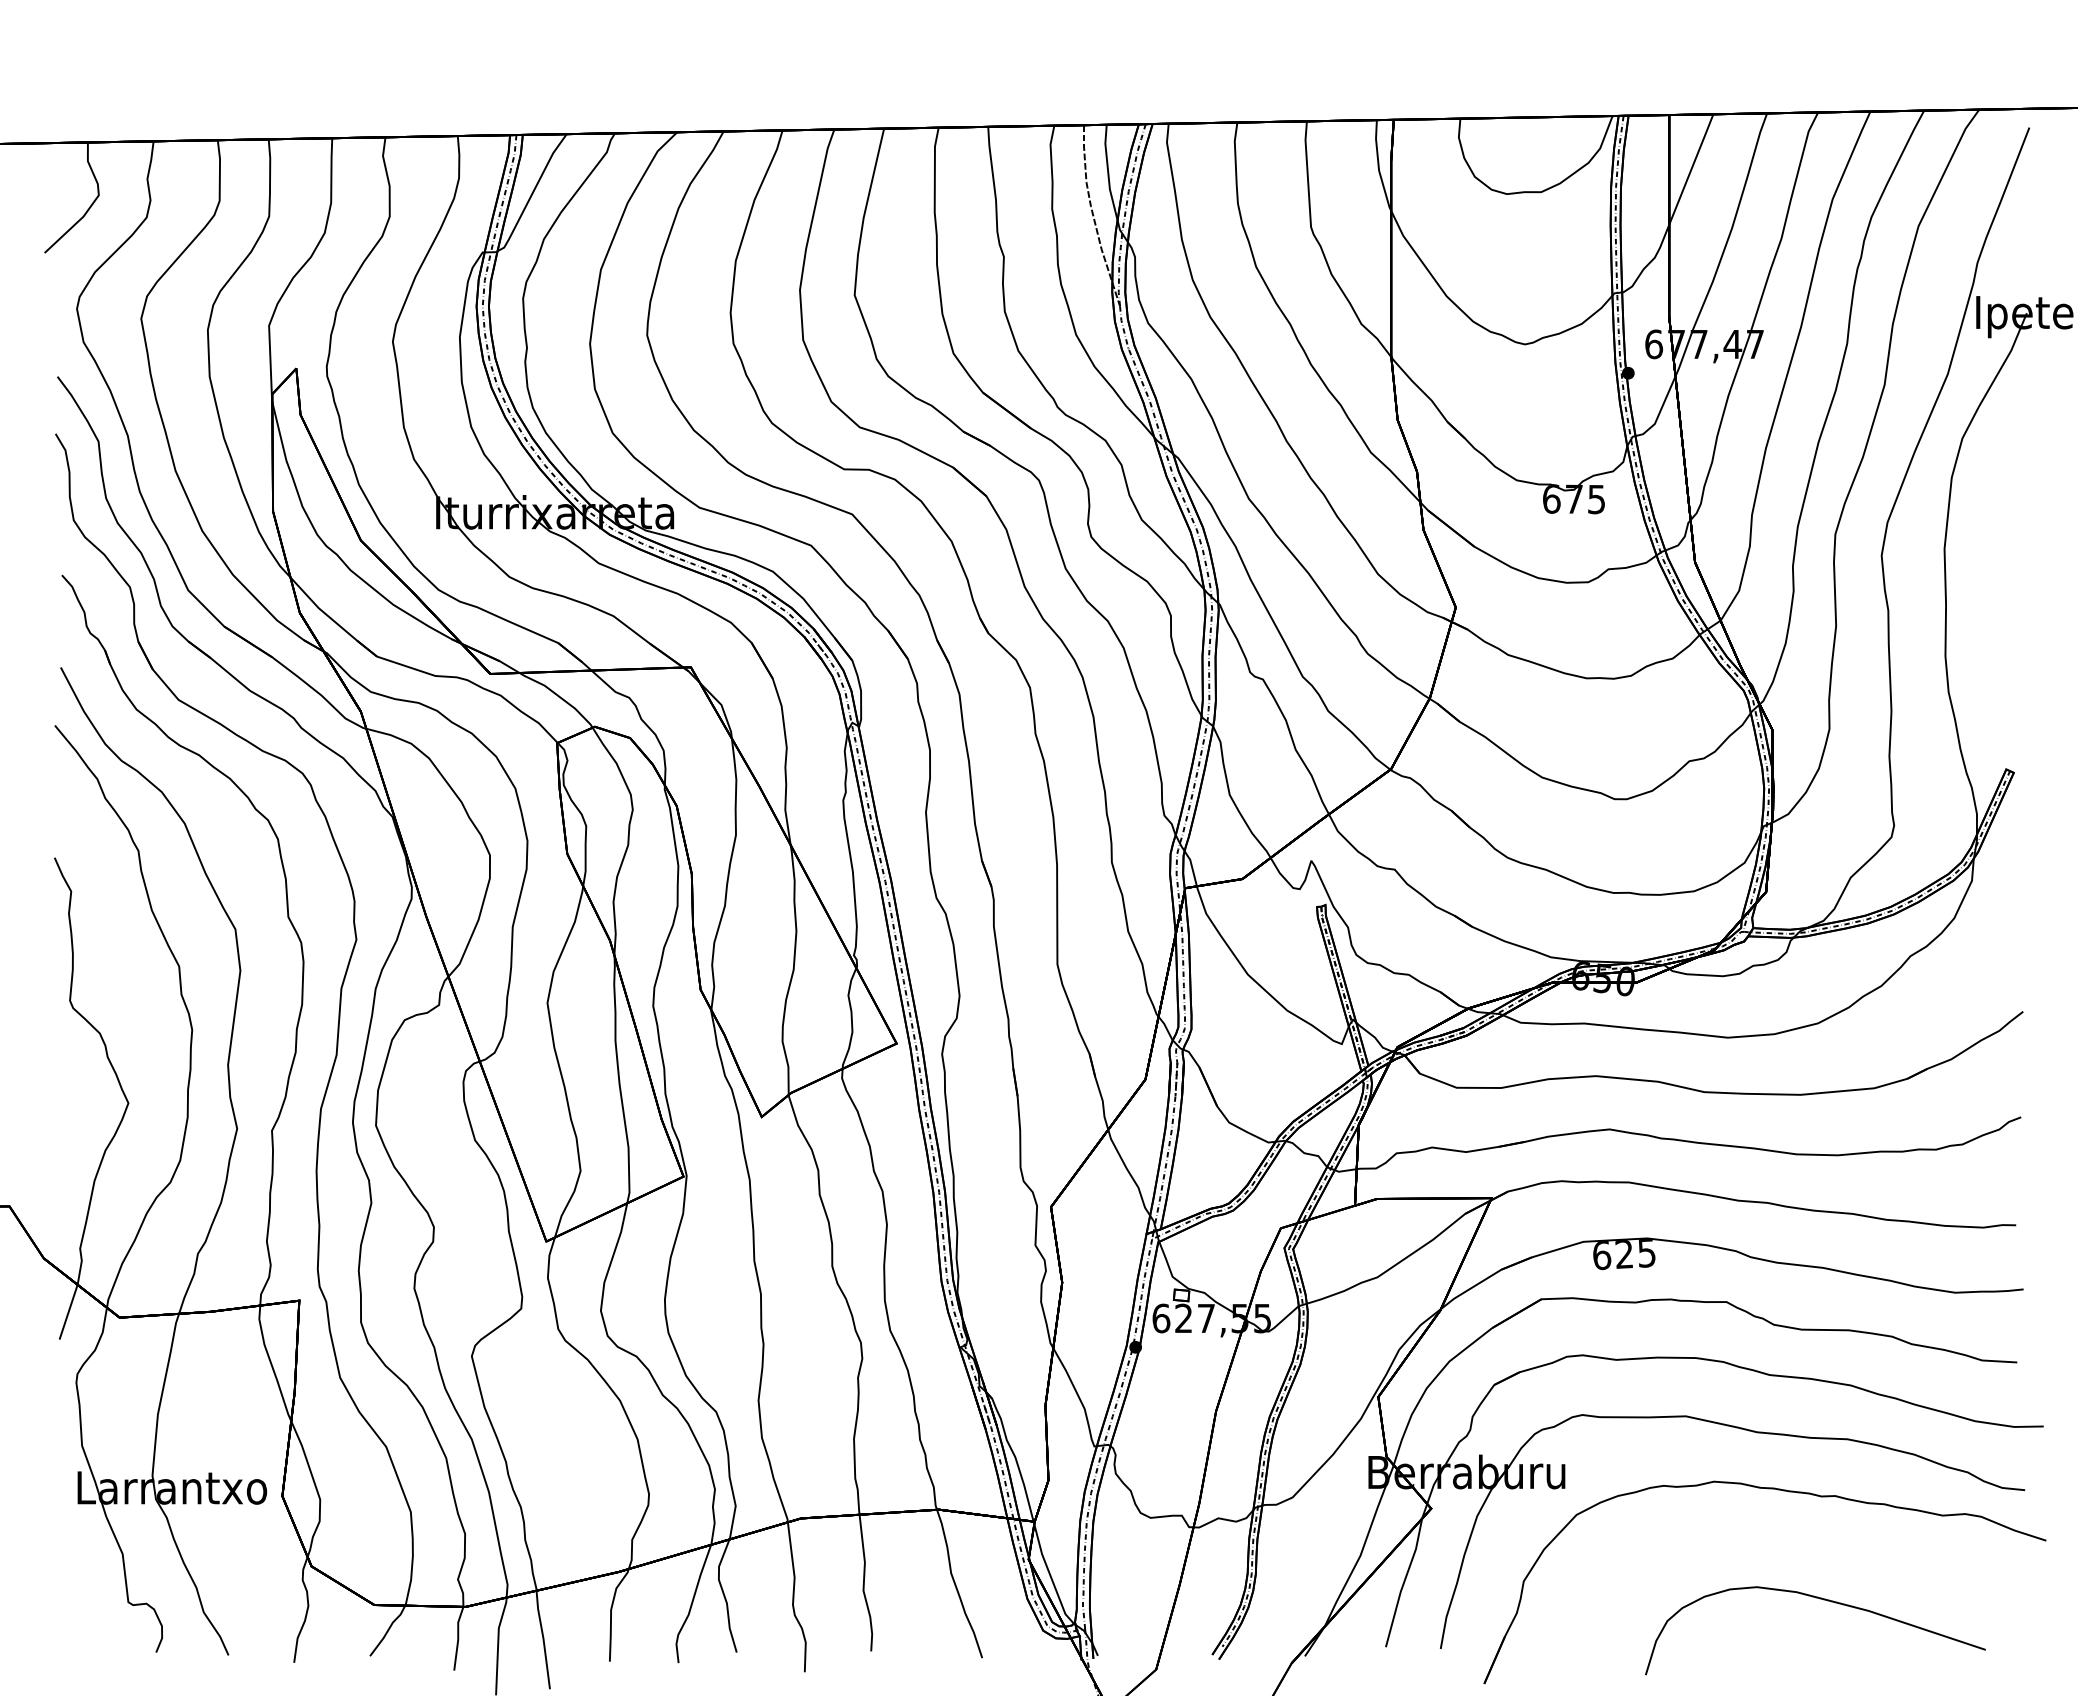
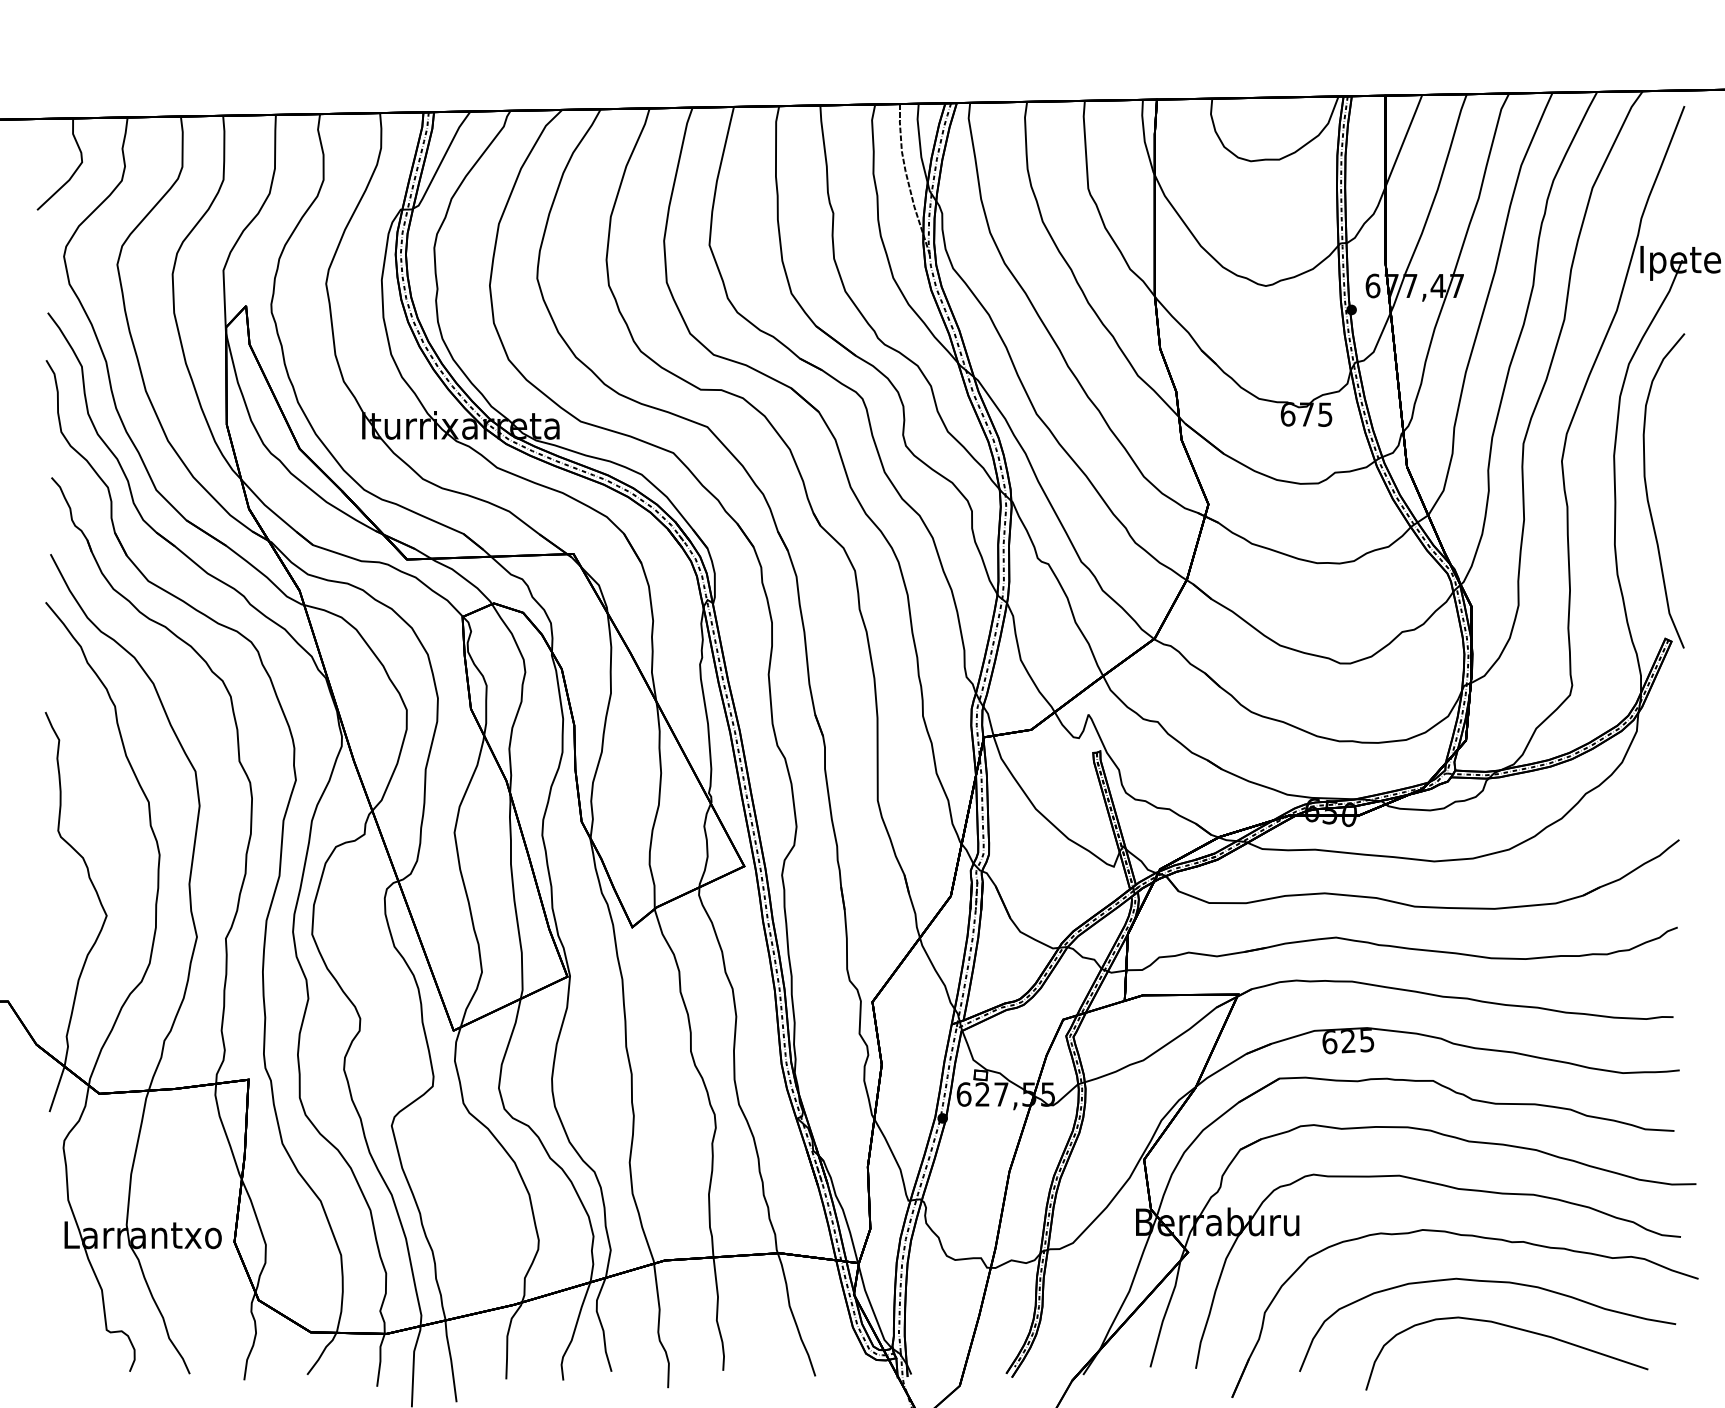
curve: (1985, 595) -> (1648, 494), added
curve: (1792, 1544) -> (1487, 1282), added

